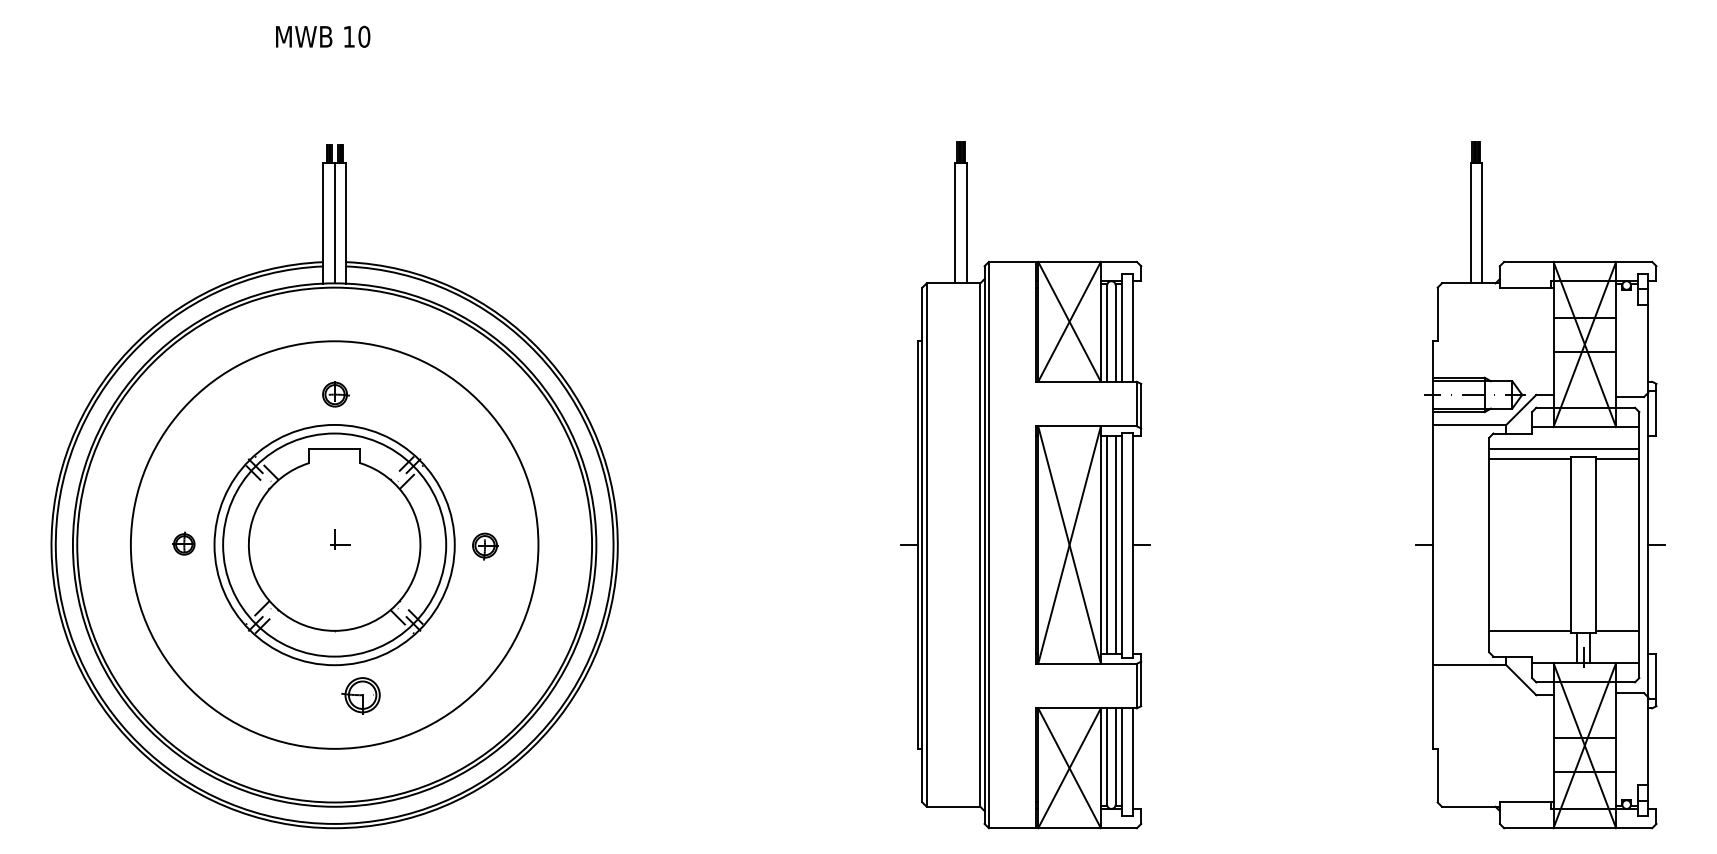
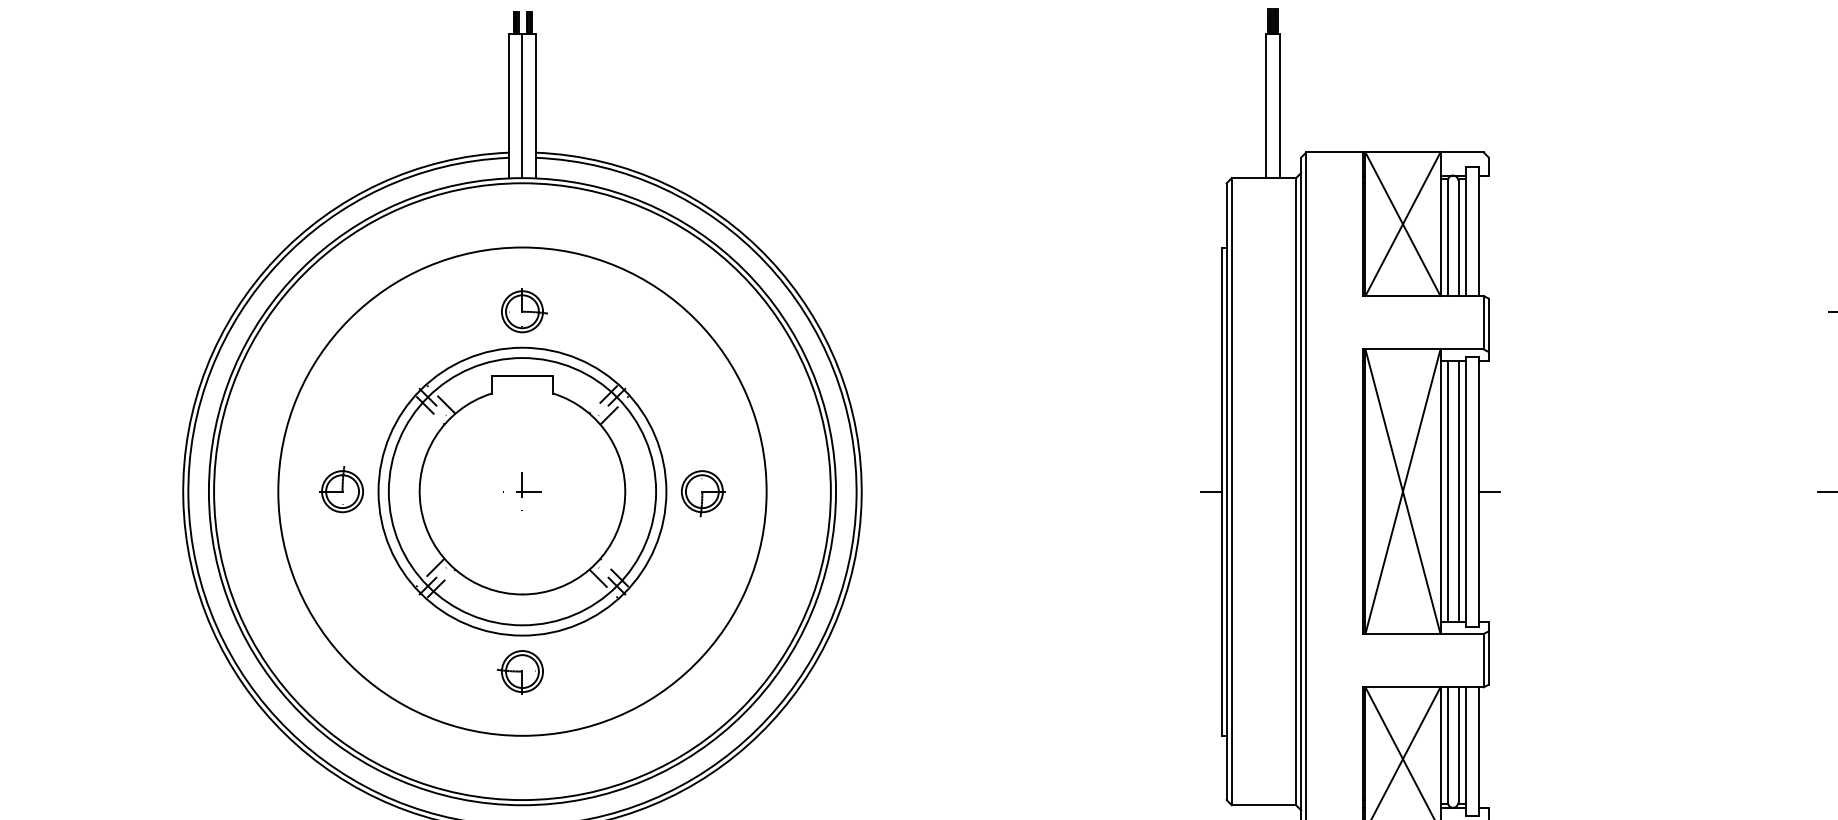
part: (335, 393) -> (523, 310), size x1.43
part: (183, 543) -> (341, 489), size x1.67
part: (485, 546) -> (703, 493), size x1.43
part: (360, 695) -> (519, 671), moved

